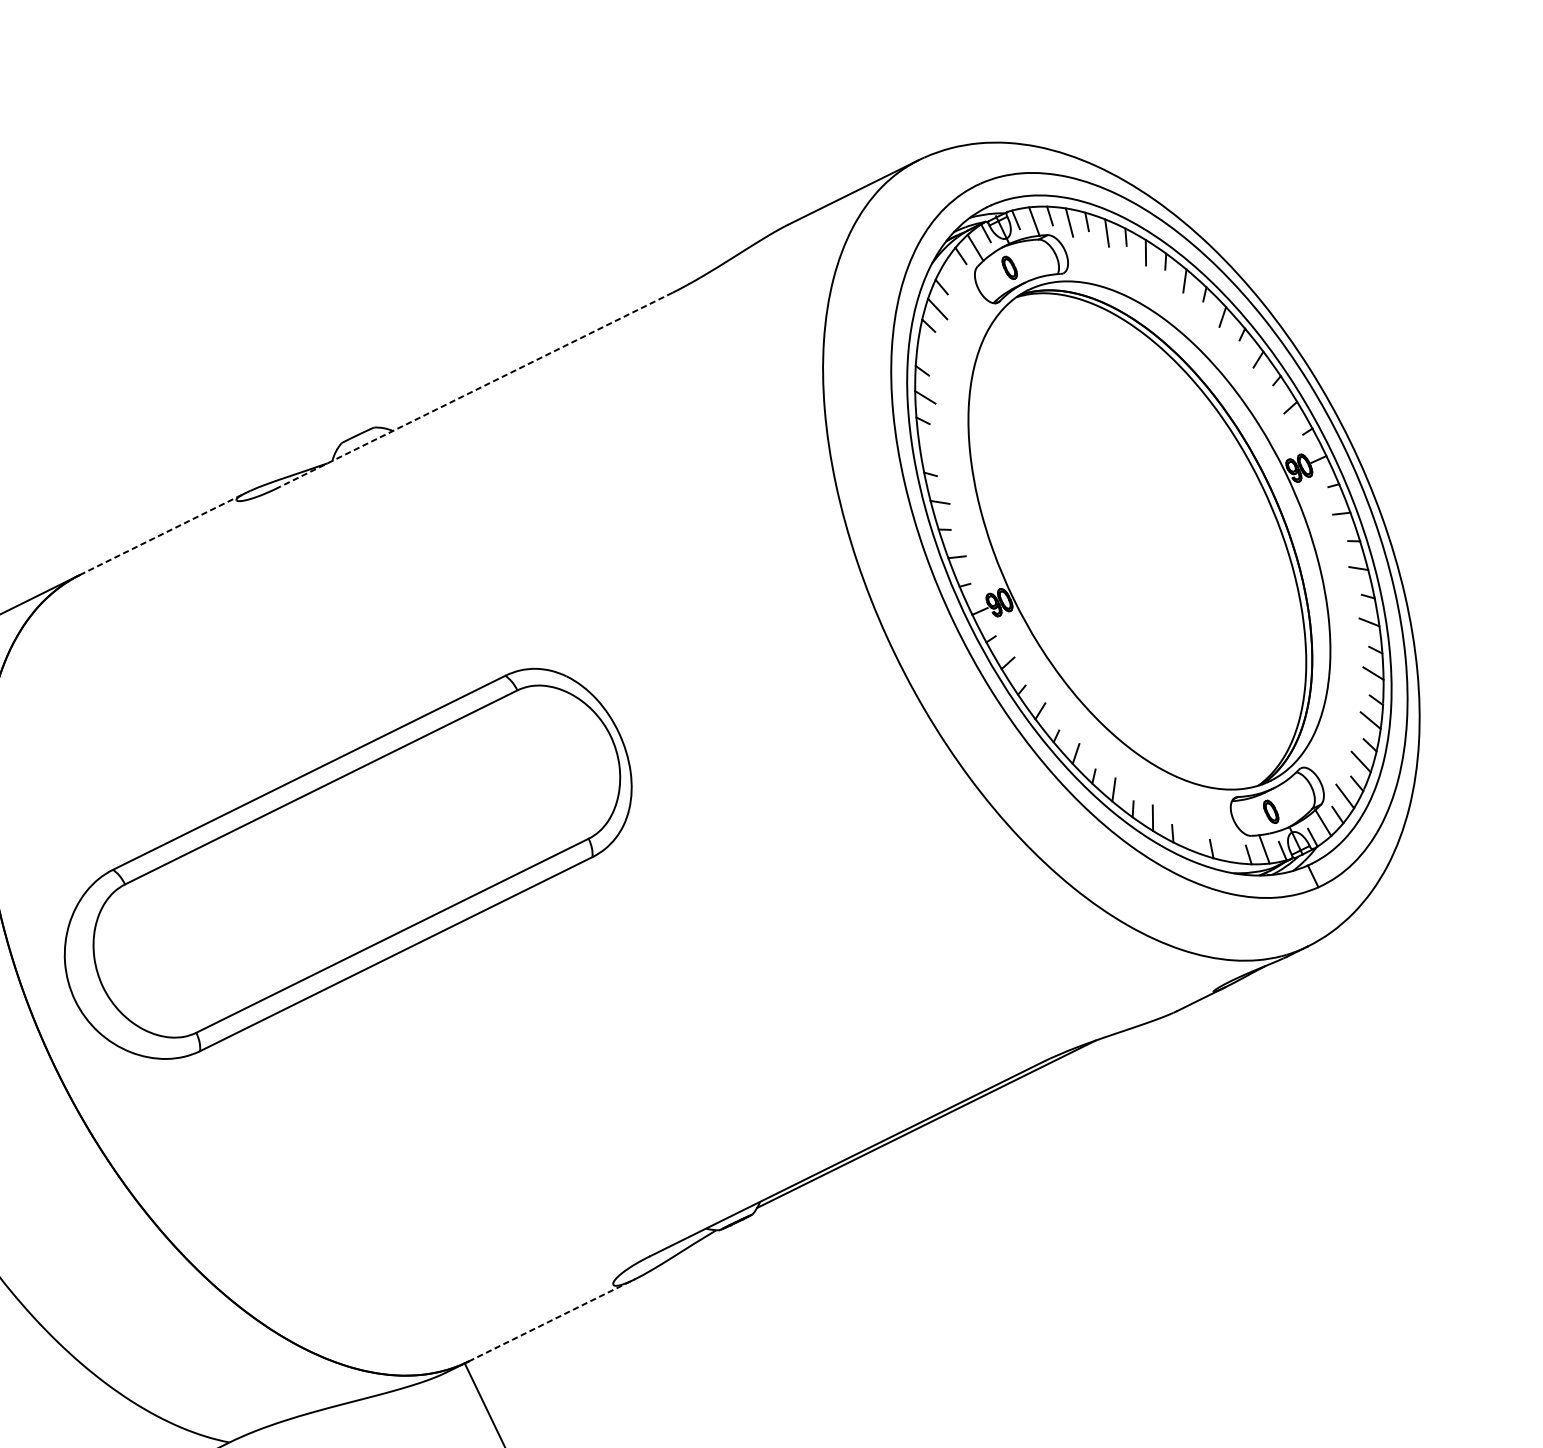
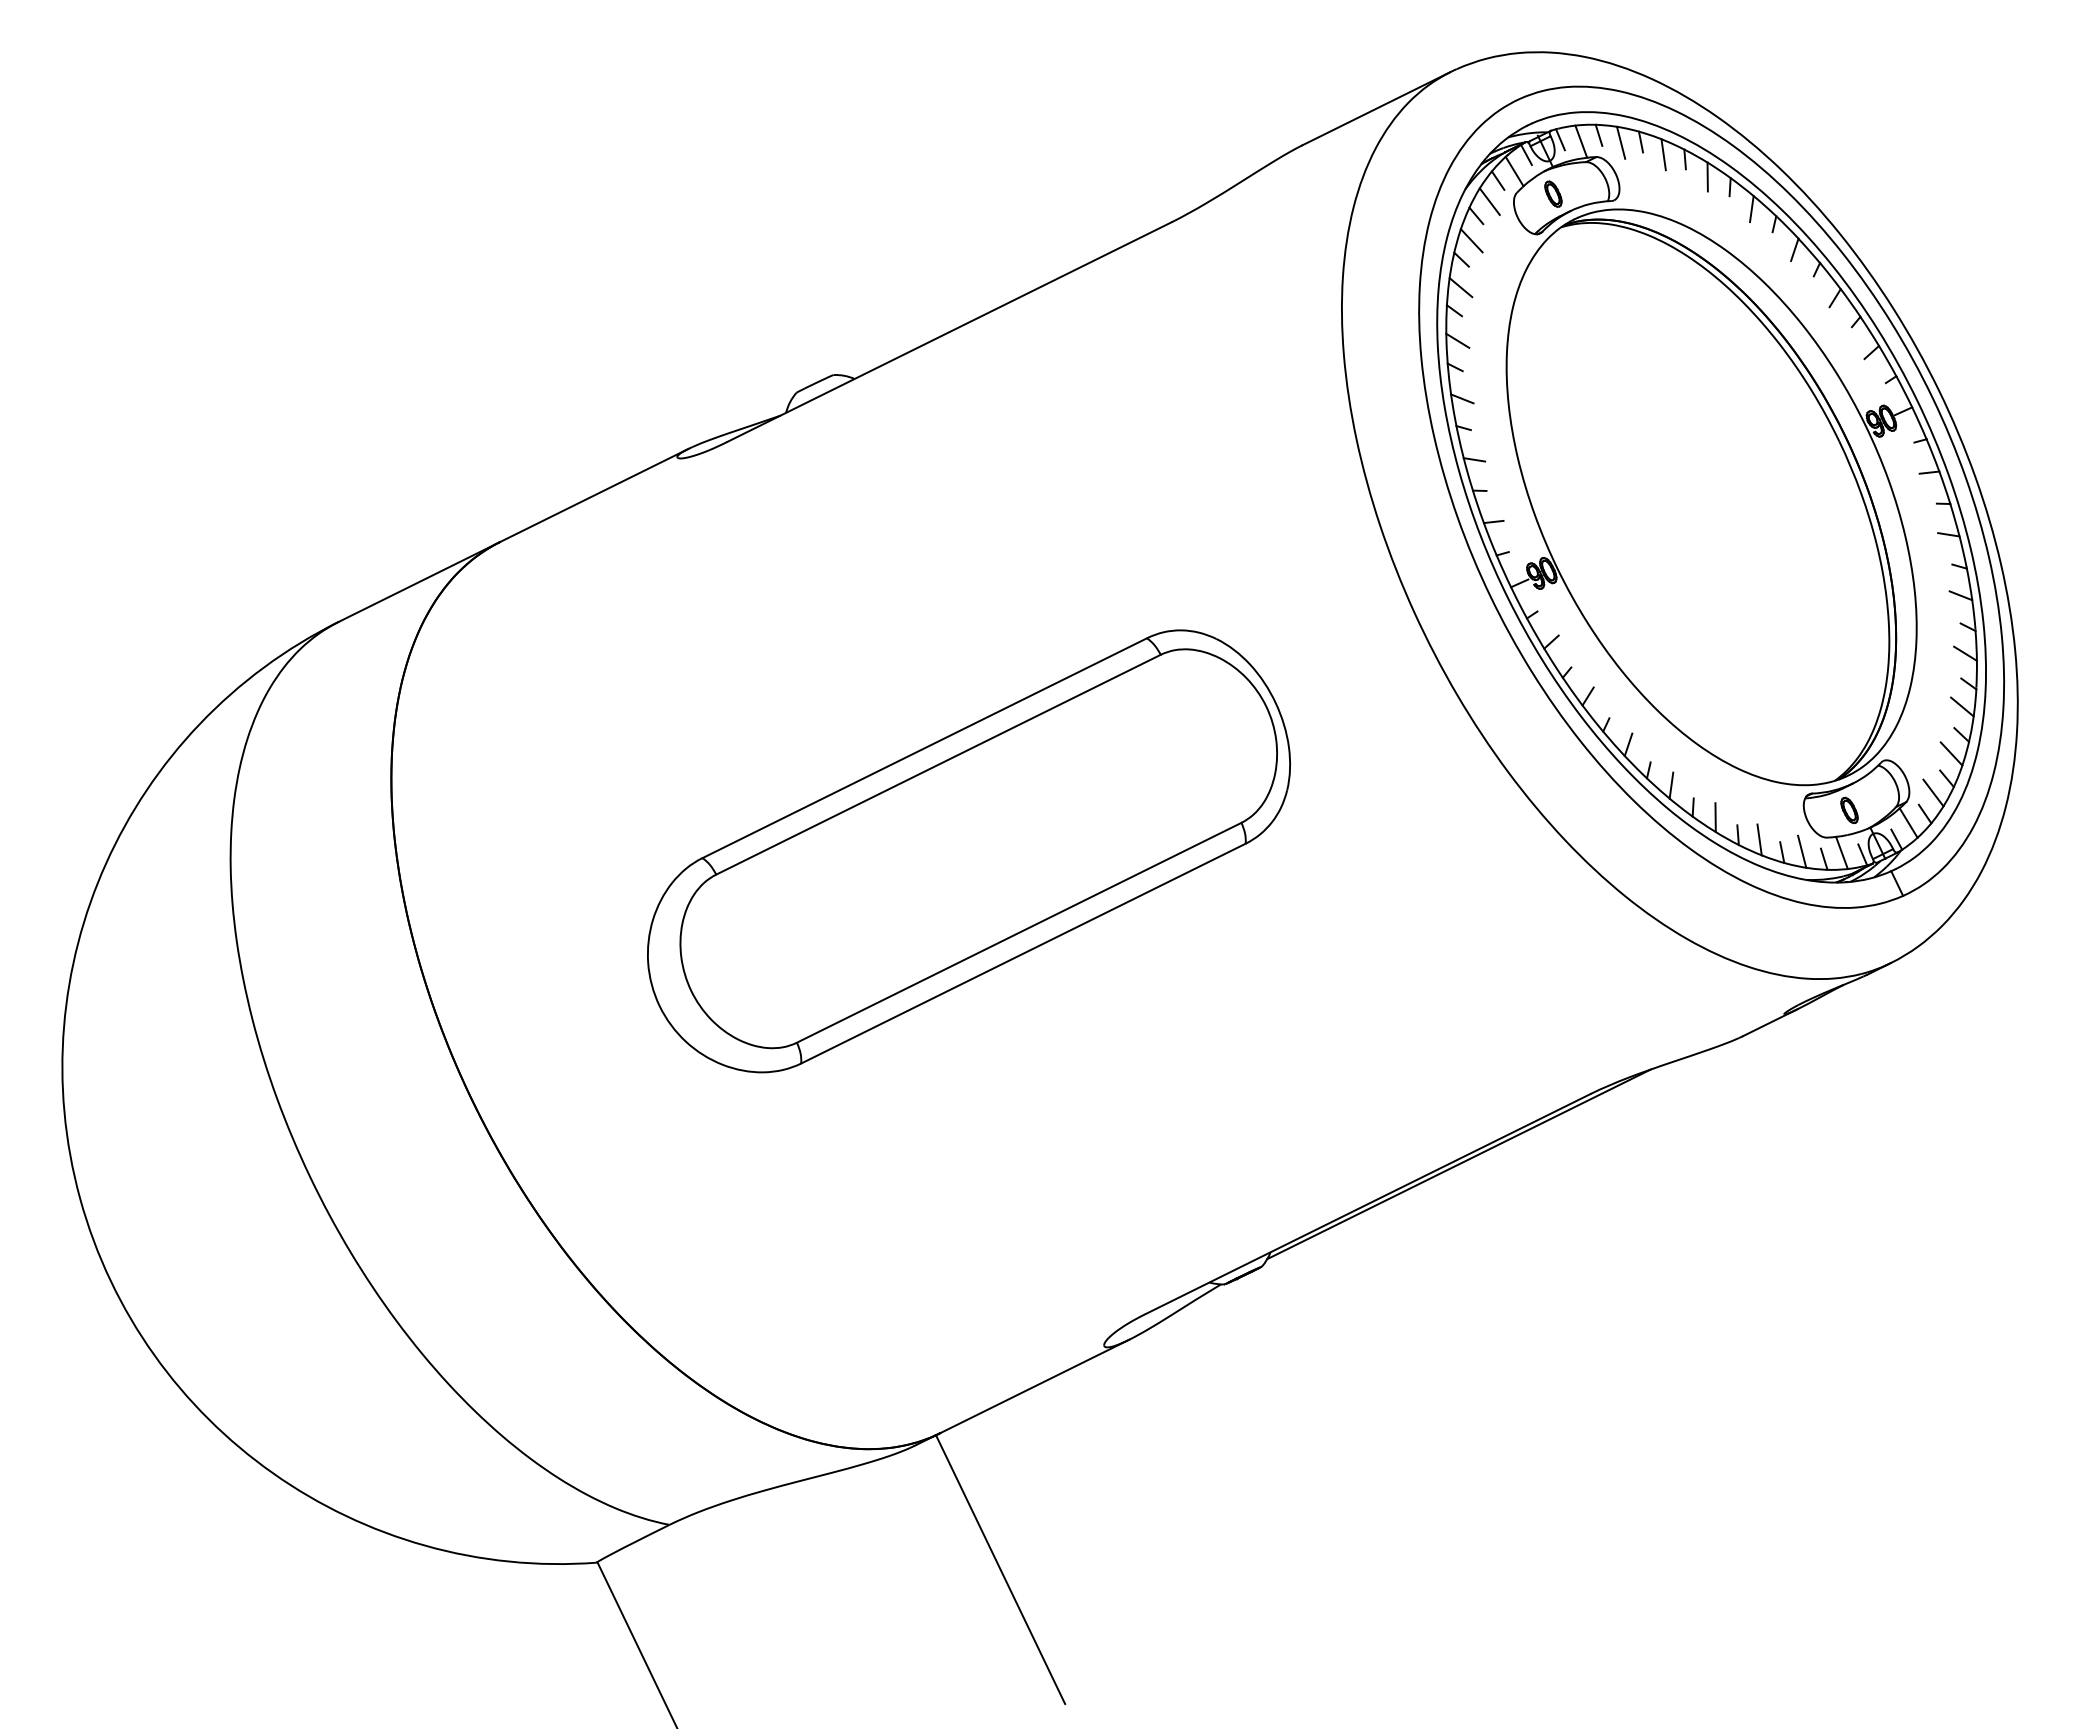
line: (953, 274) -> (1489, 201), added
line: (927, 350) -> (1460, 287), added
line: (476, 389) -> (949, 332), dashed -> solid
line: (929, 448) -> (1462, 398), added
line: (163, 533) -> (594, 495), dashed -> solid
line: (1191, 837) -> (1759, 839), added
line: (1229, 848) -> (1802, 851), added
part: (348, 864) -> (969, 851), moved
line: (552, 1320) -> (1035, 1386), dashed -> solid

